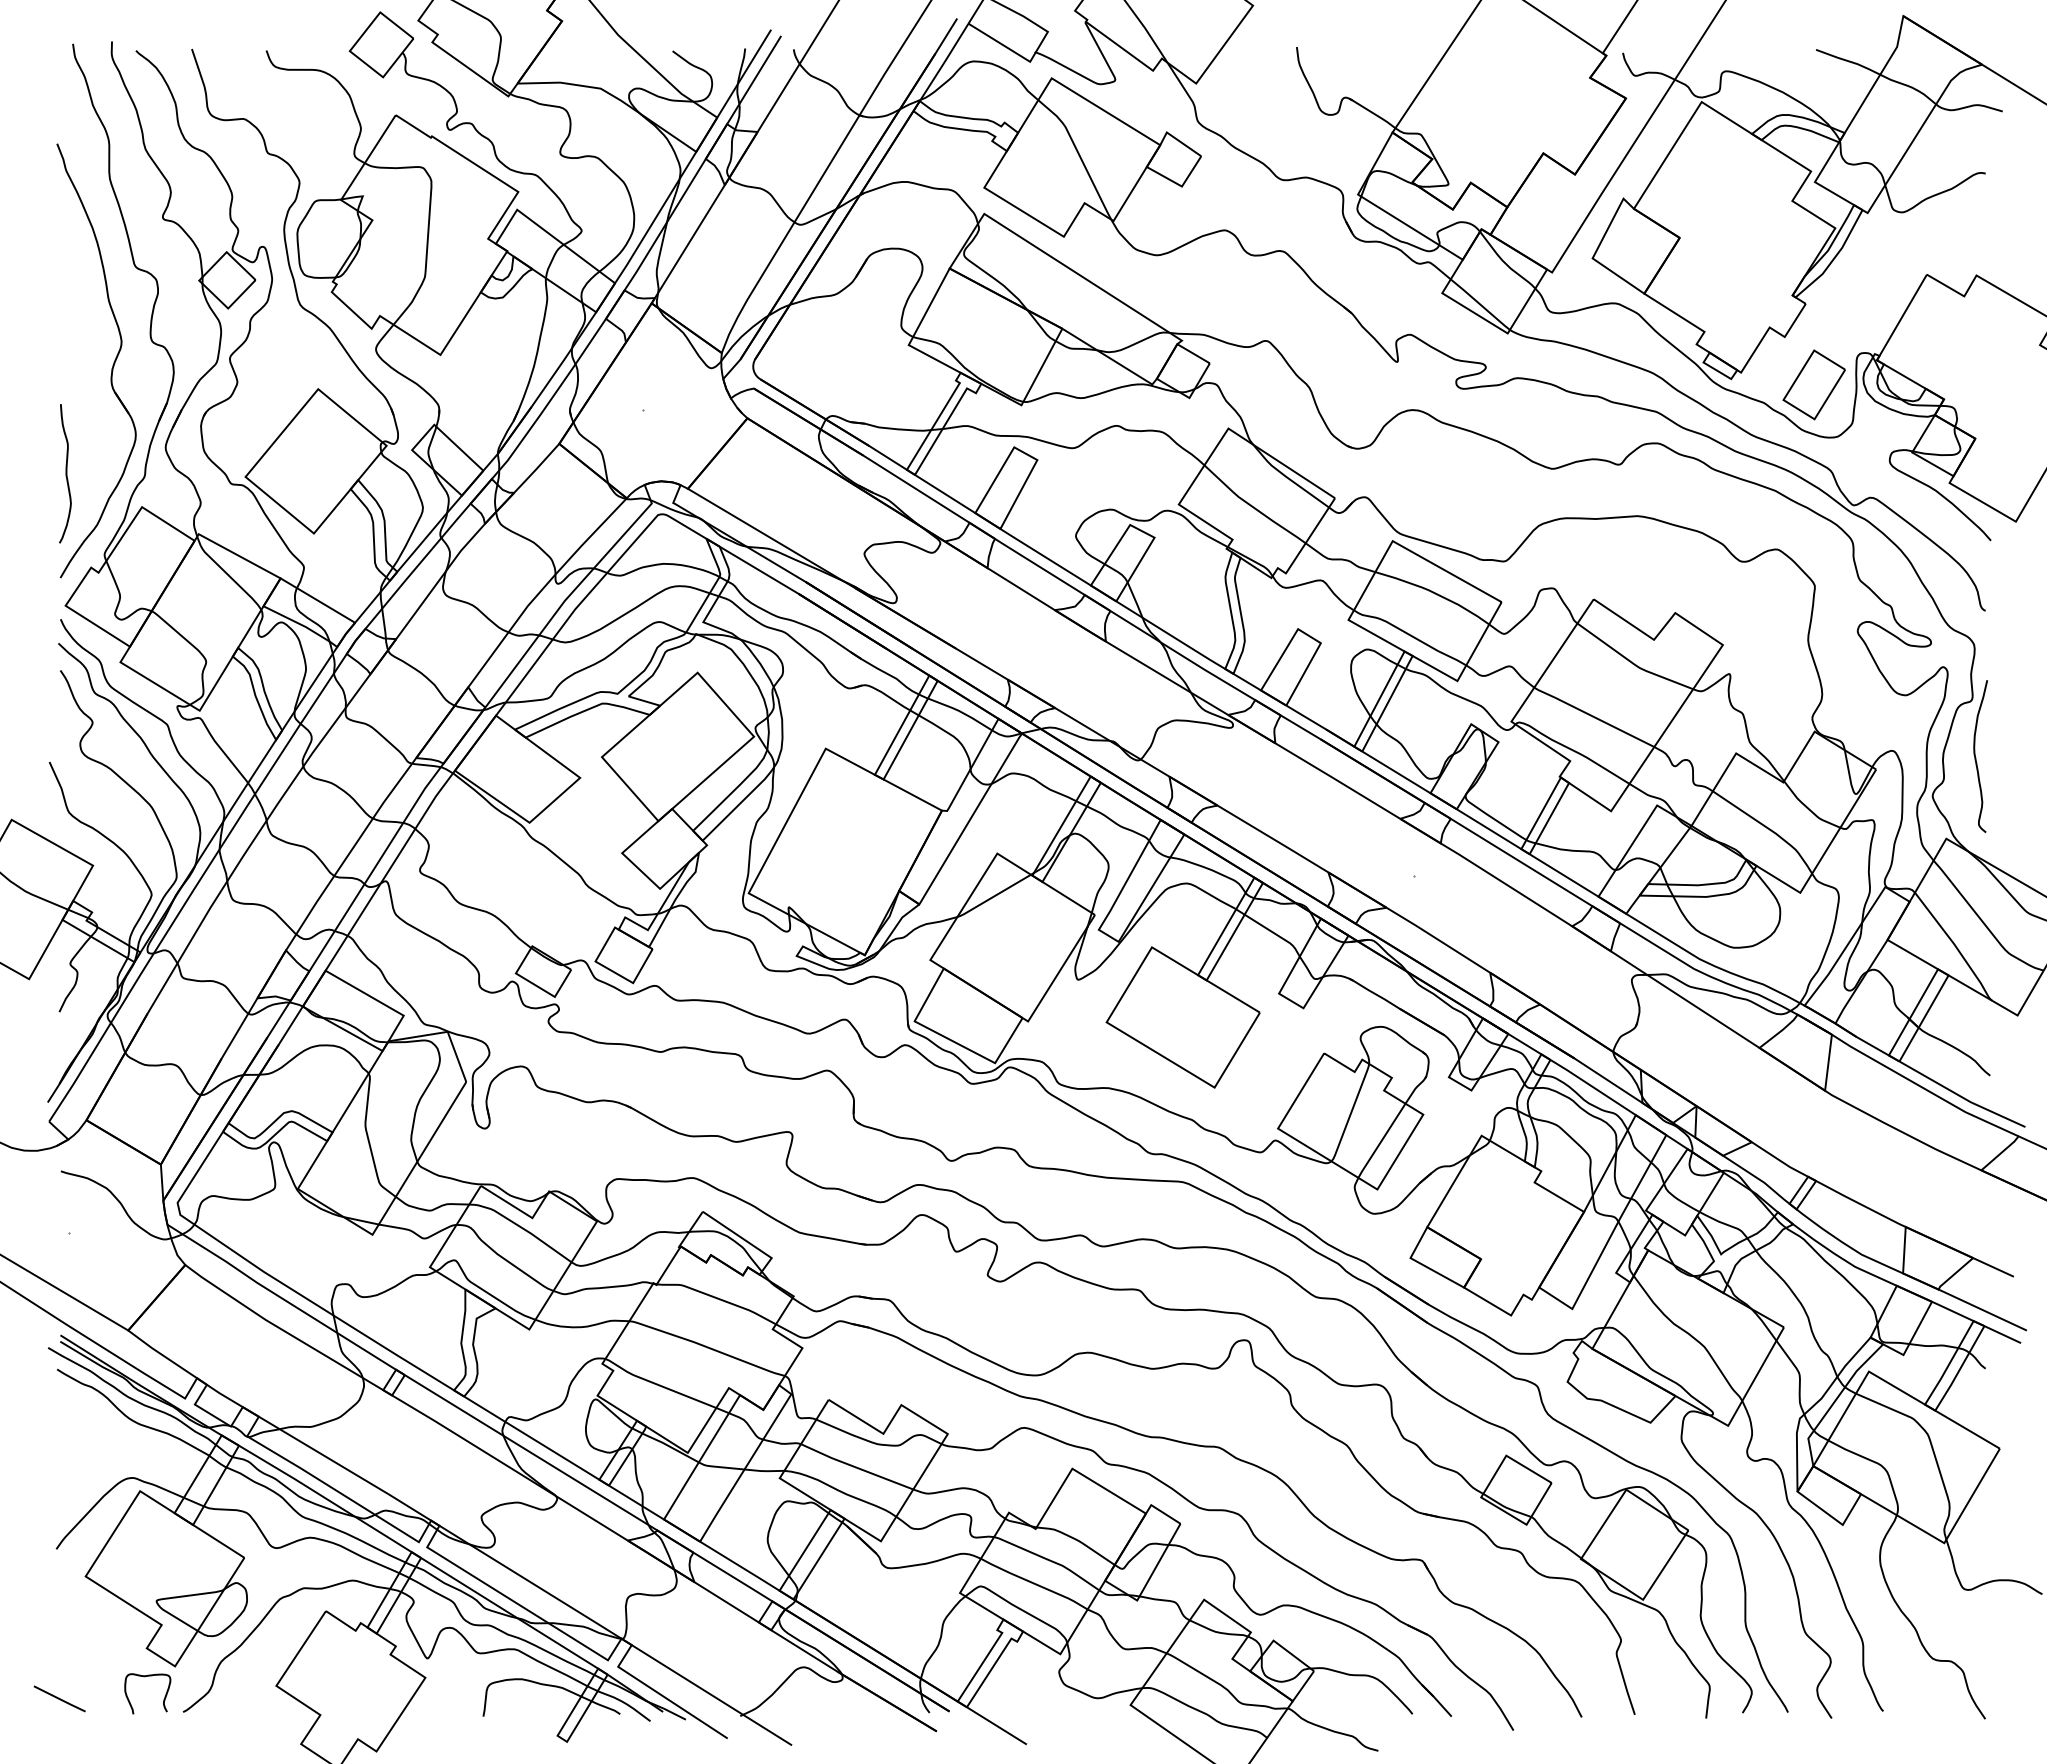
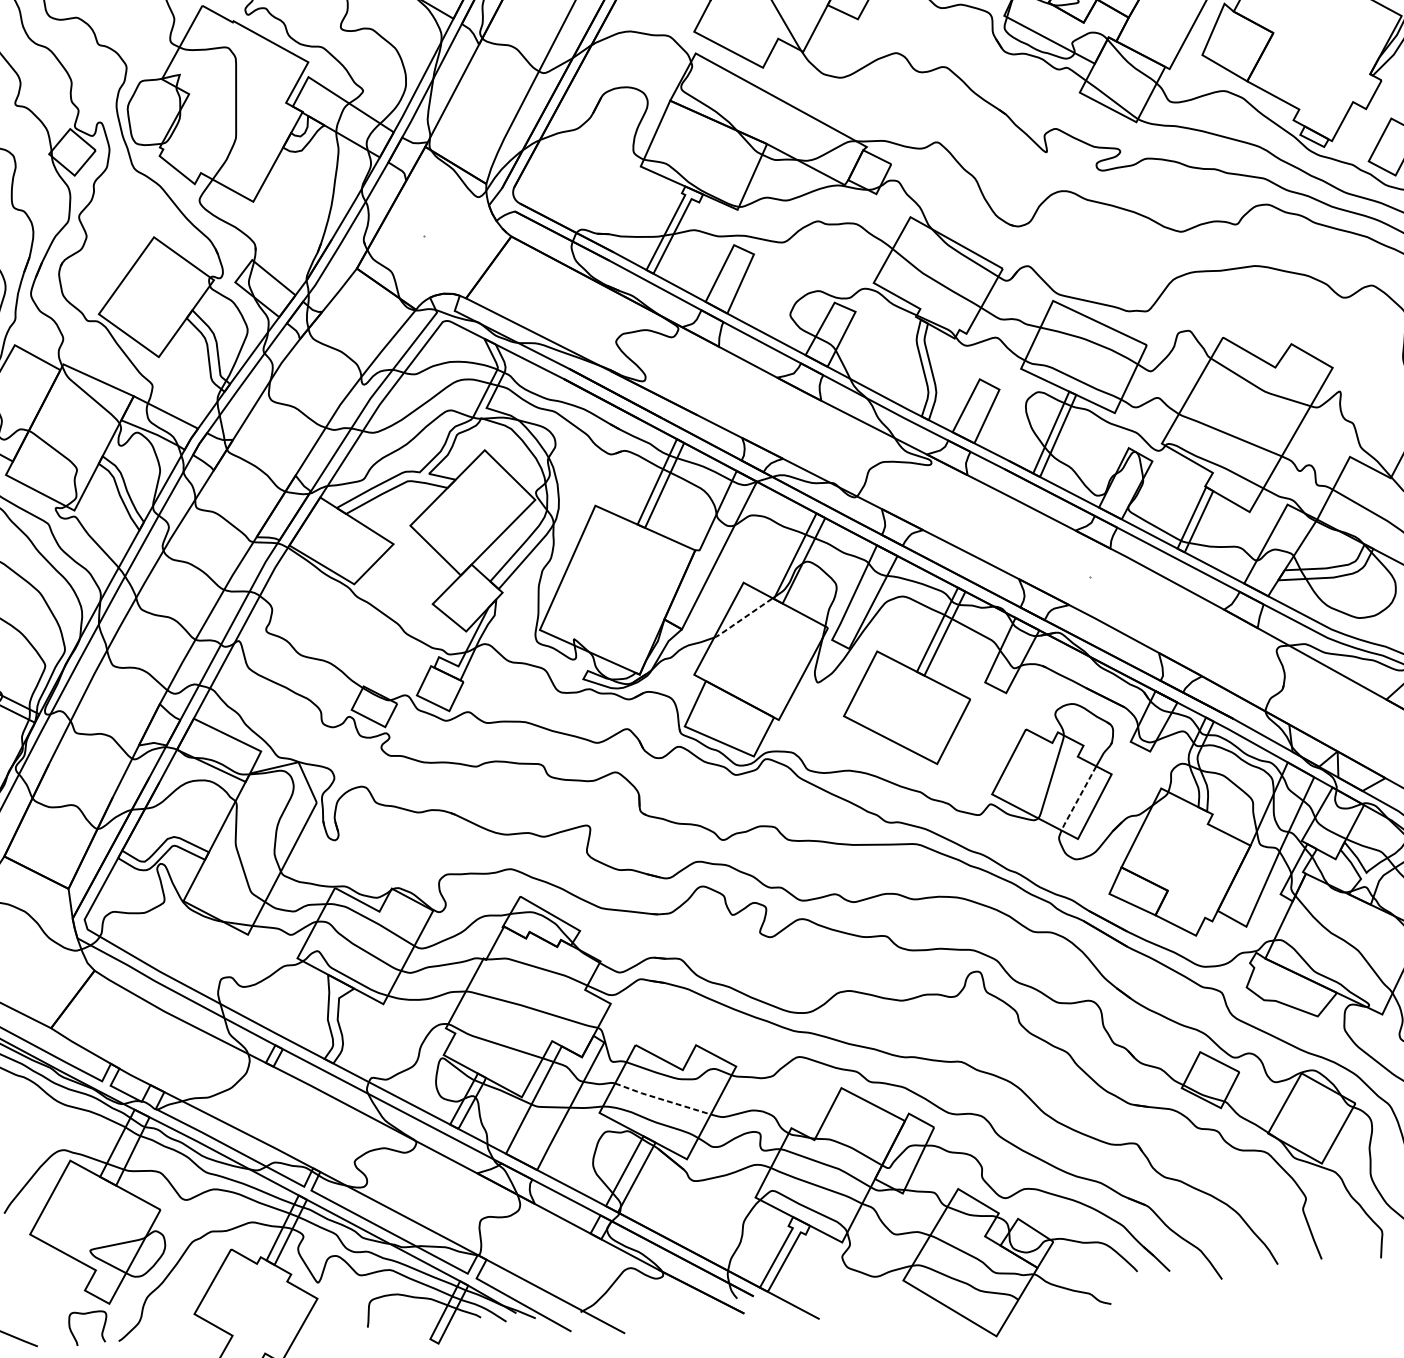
line: (993, 896) -> (742, 618), solid -> dashed
line: (1381, 1141) -> (1078, 799), solid -> dashed
line: (856, 1467) -> (662, 1099), solid -> dashed

